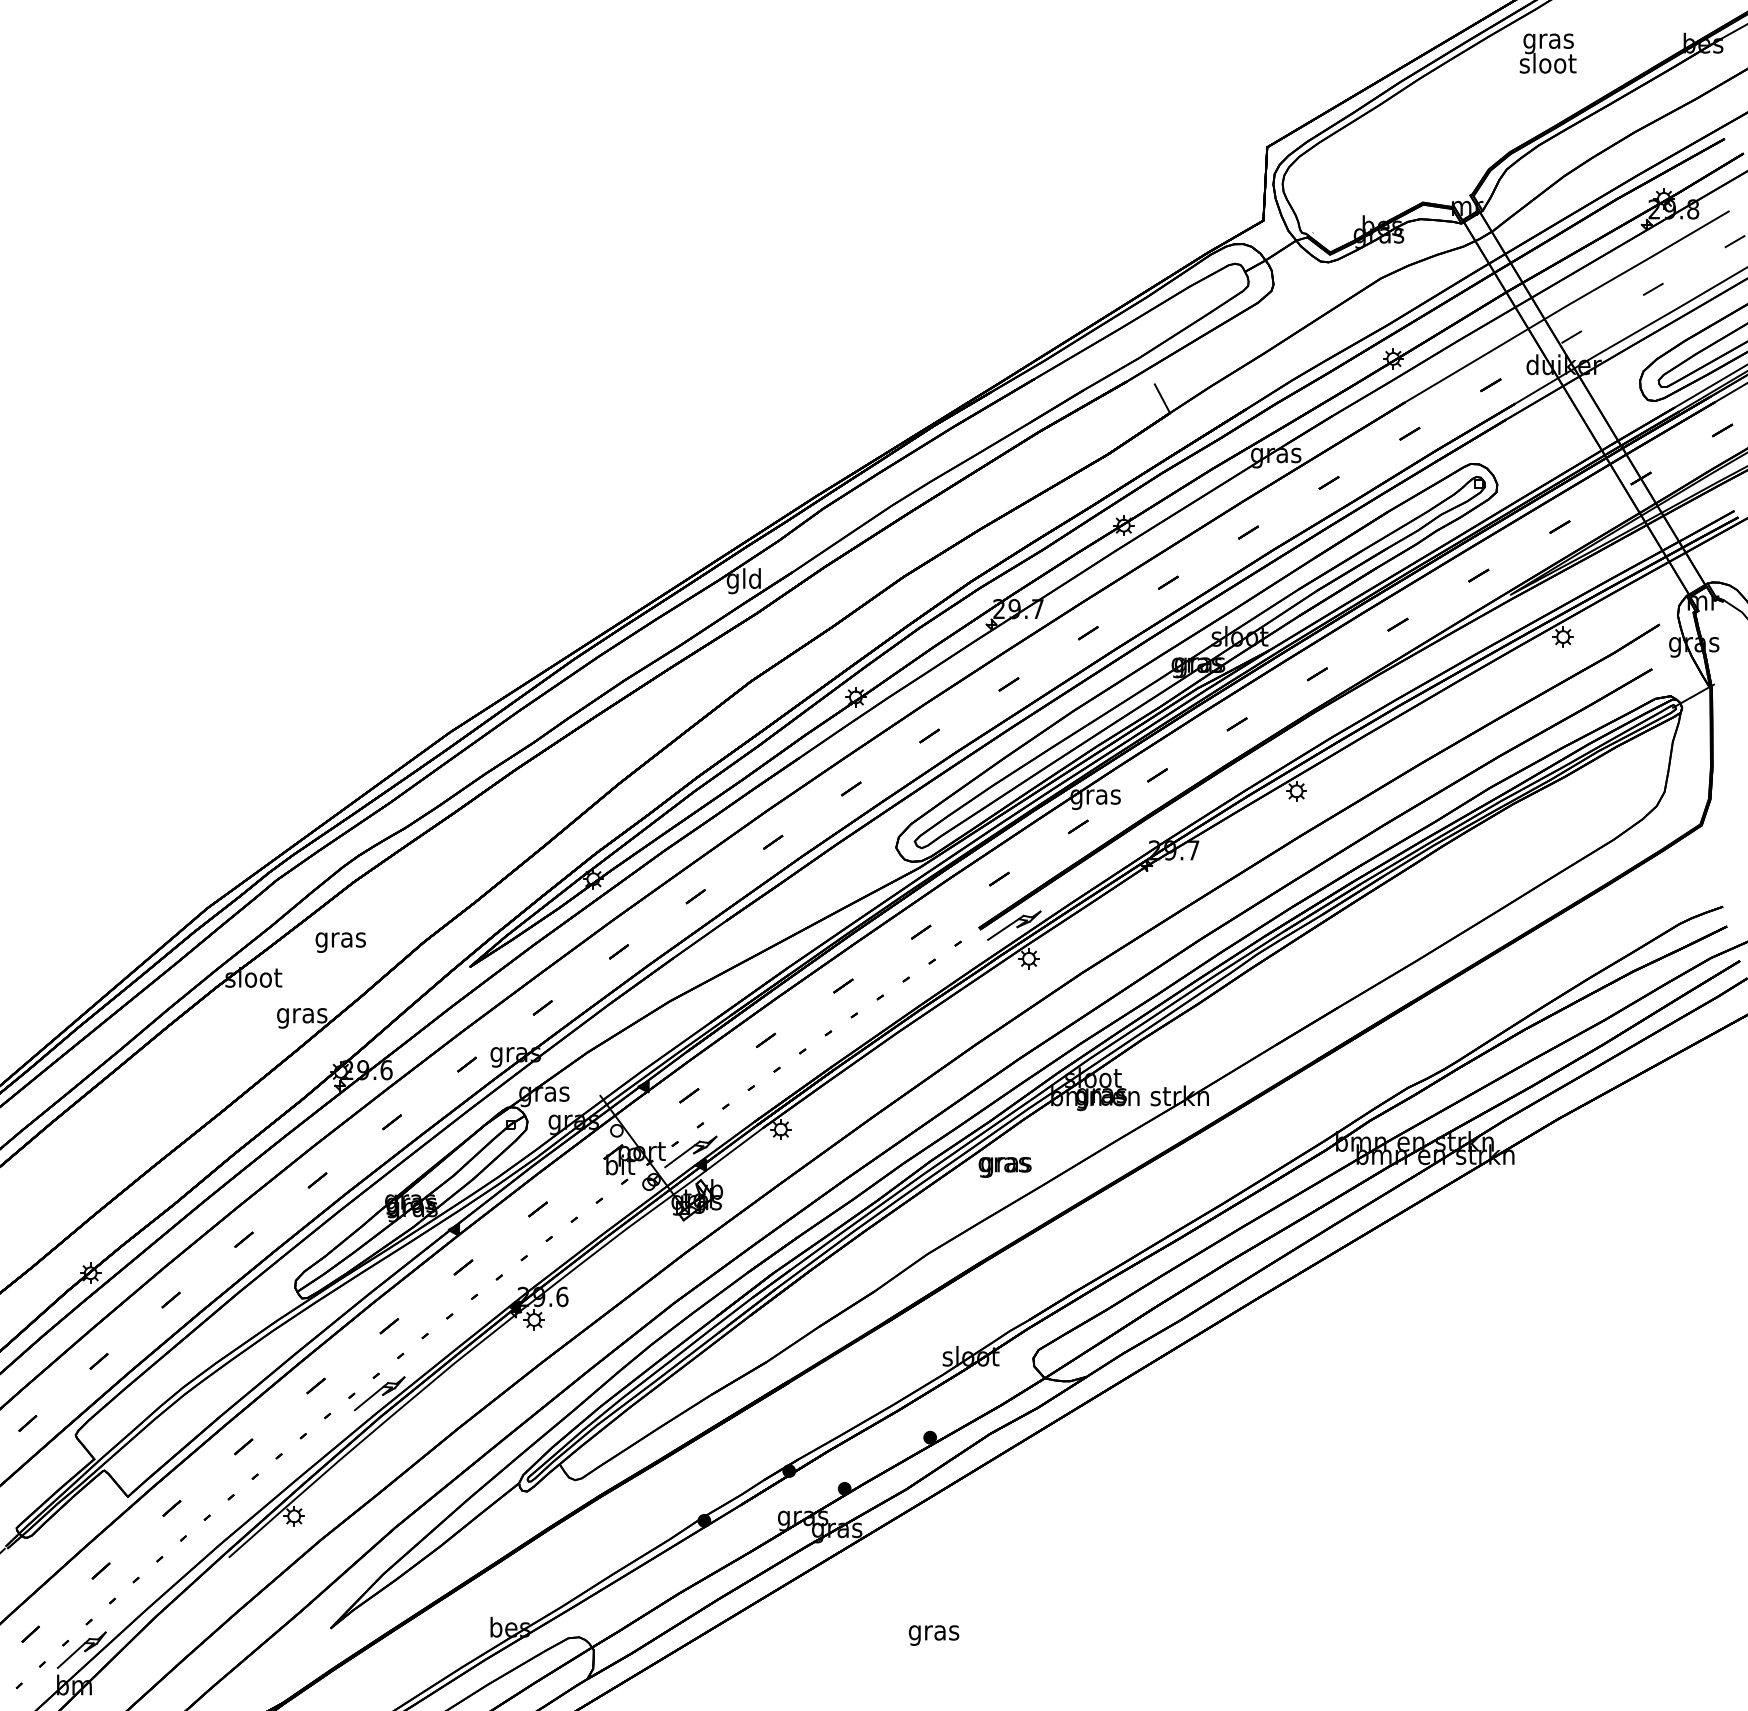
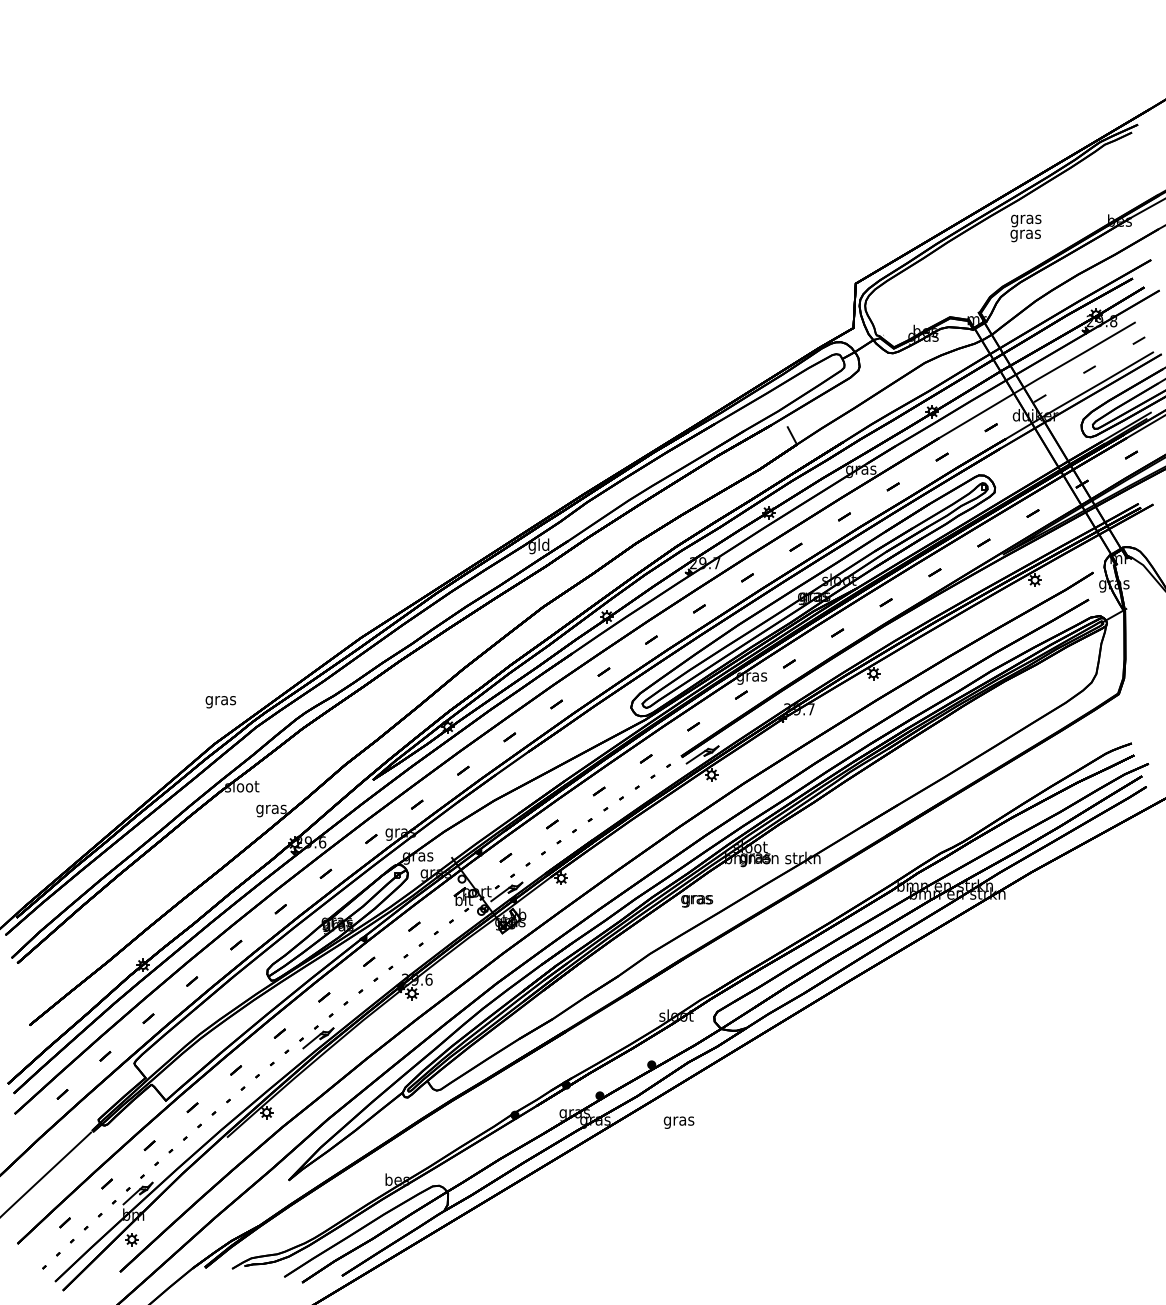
text: (1547, 66) -> (1025, 234), sloot -> gras
text: (340, 943) -> (220, 702), moved
text: (933, 1635) -> (678, 1122), moved

